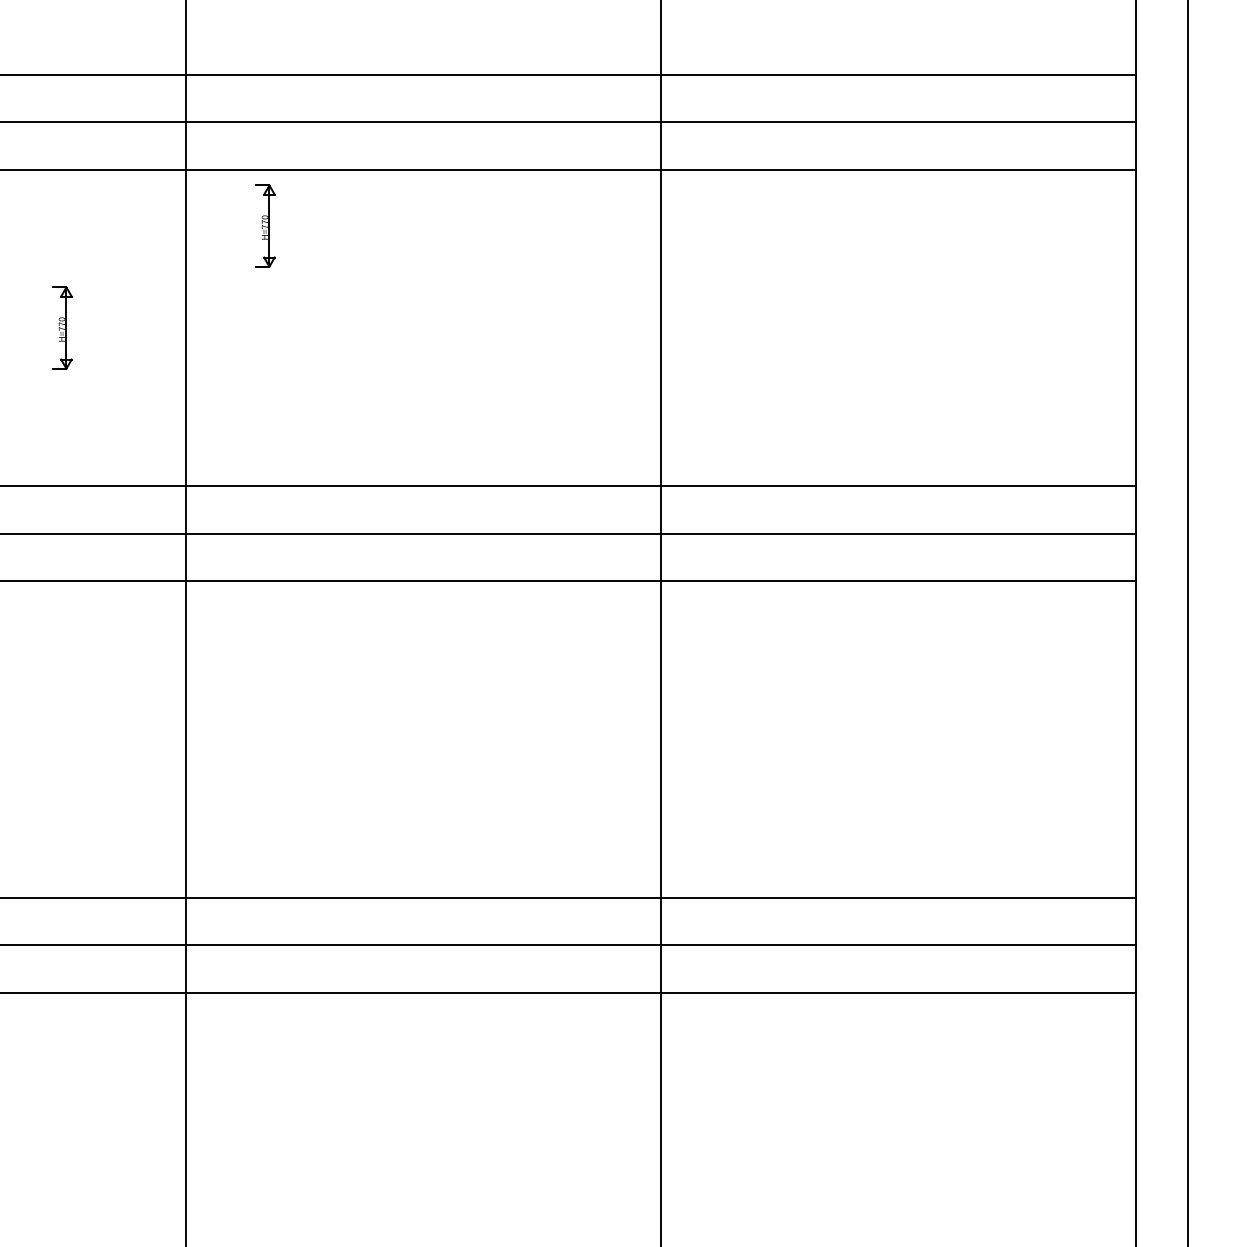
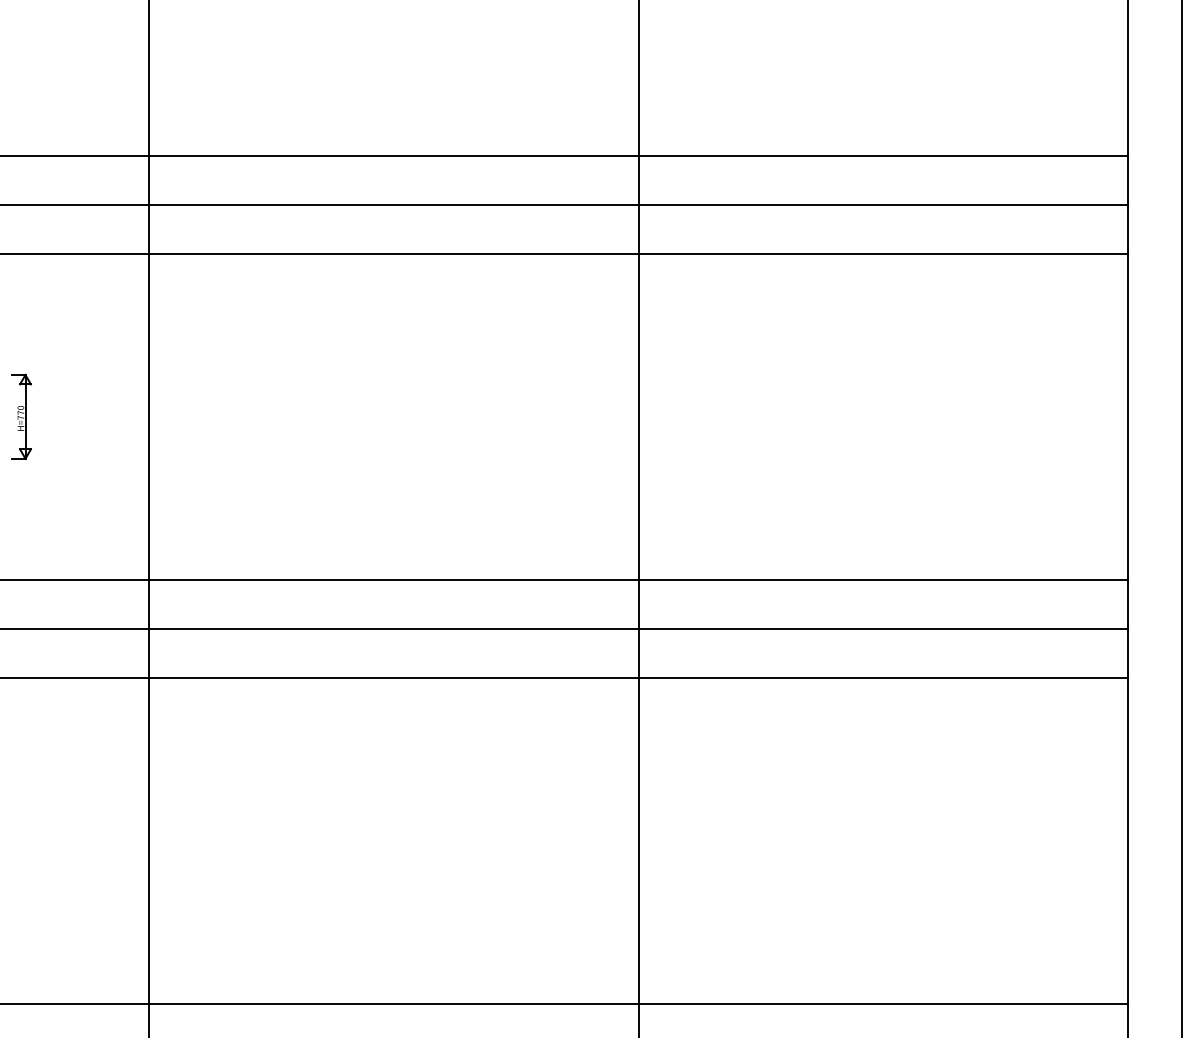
part: (265, 225) -> (230, 311), removed

